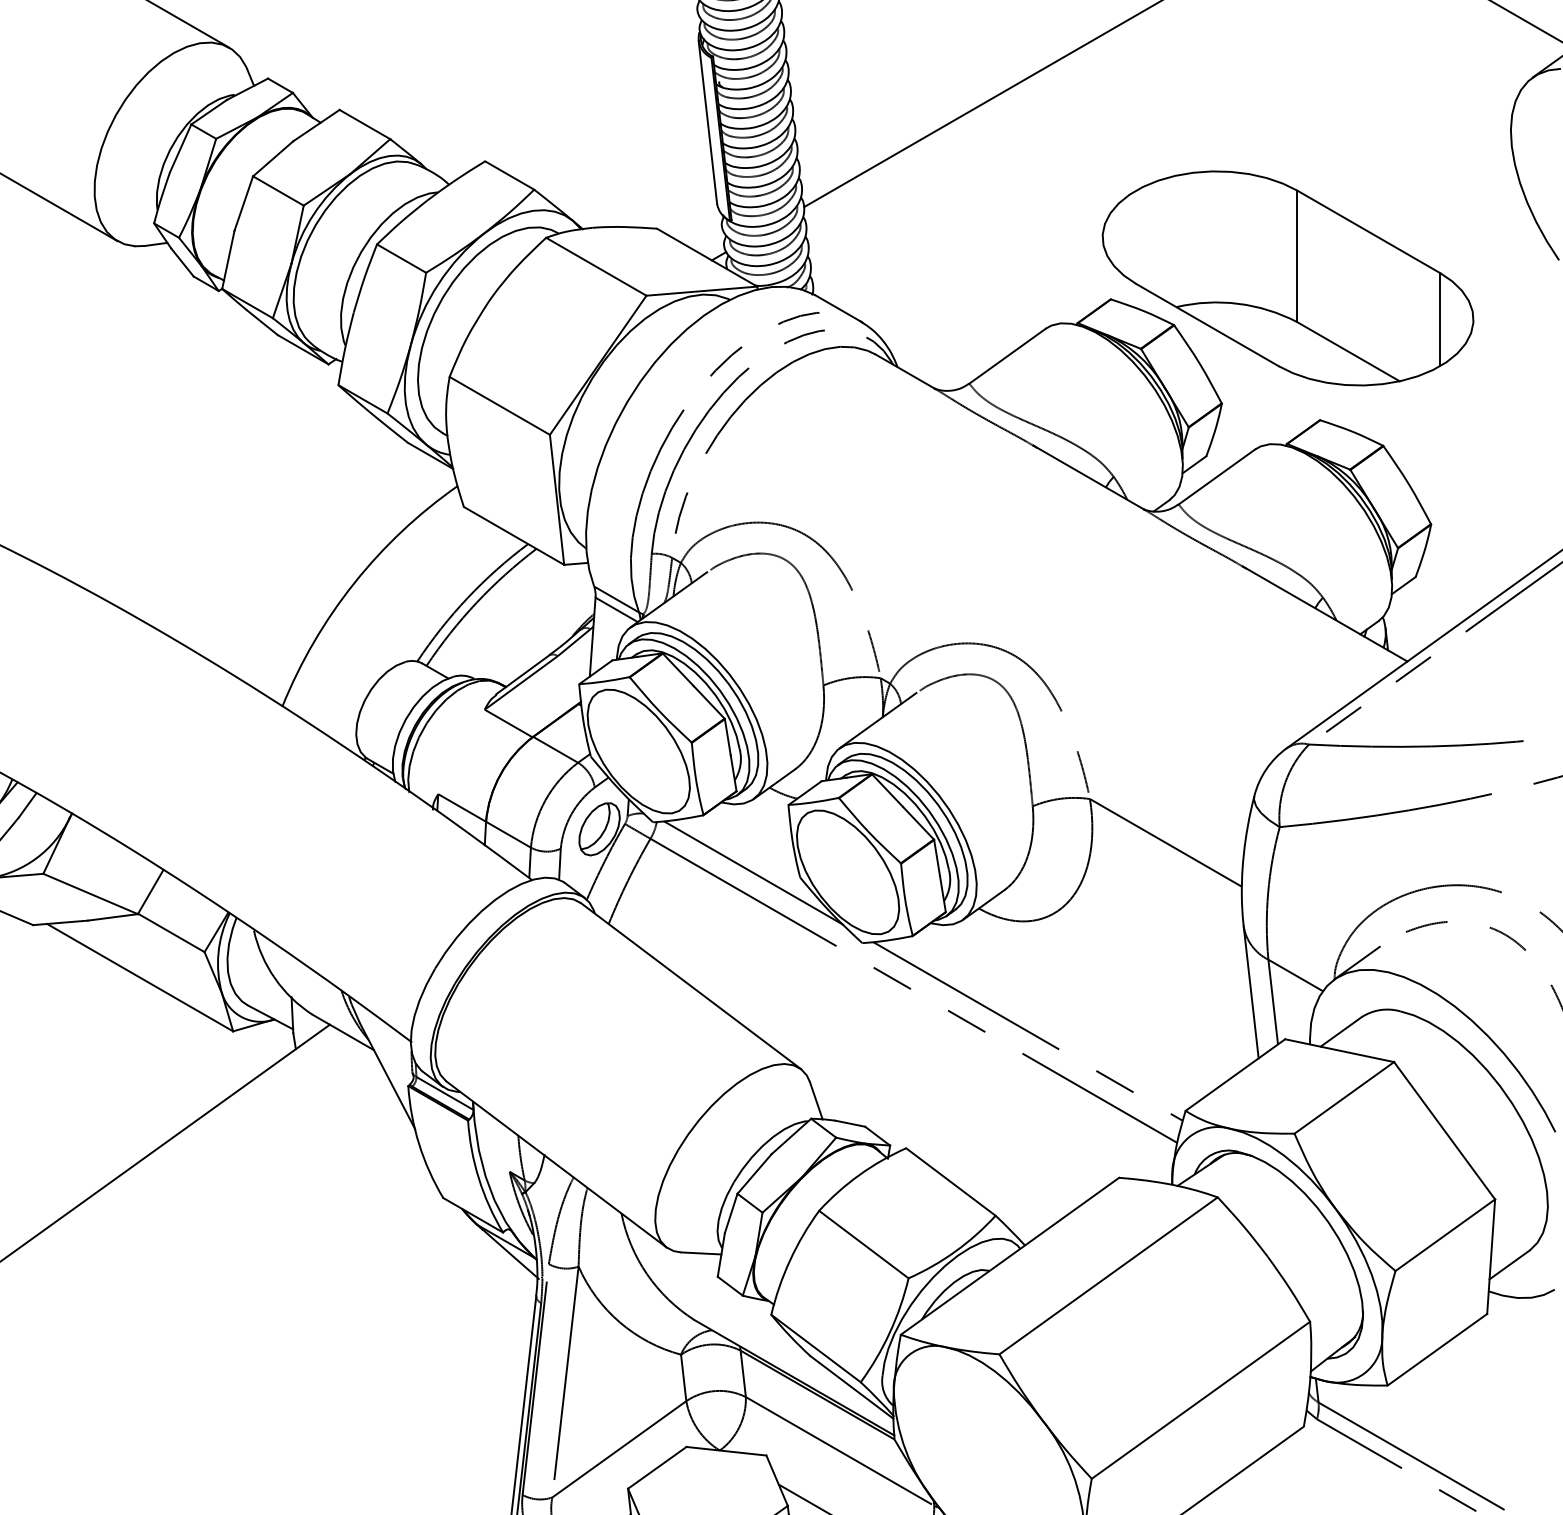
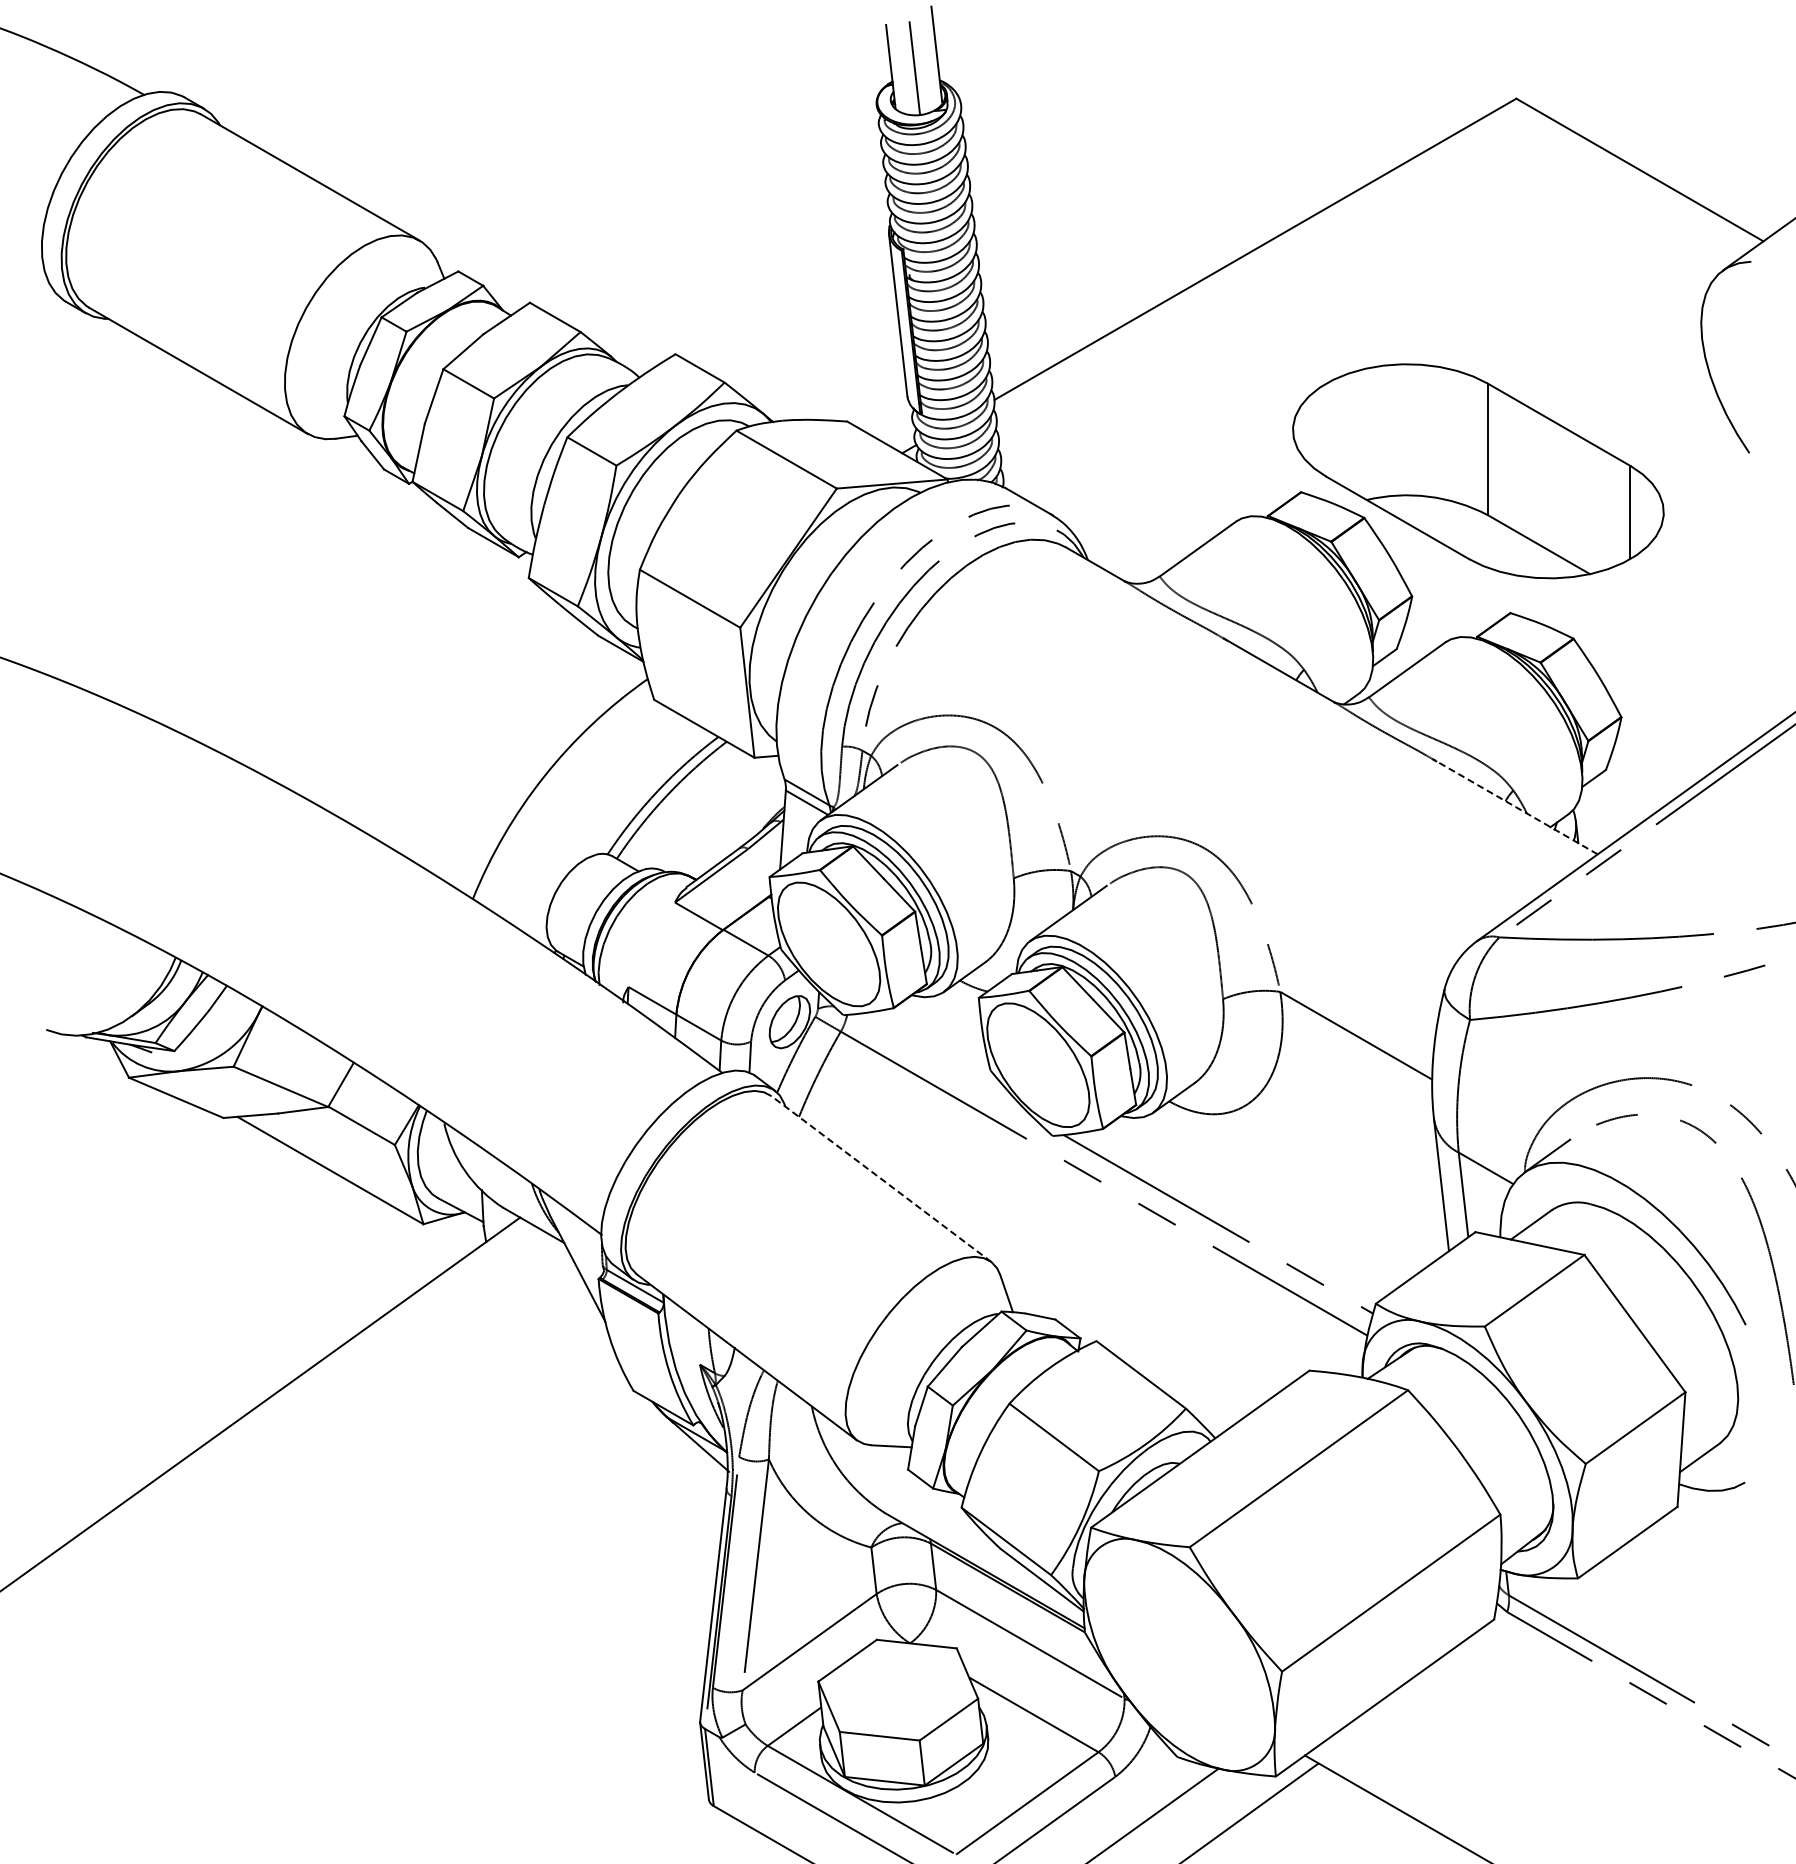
line: (1325, 613) -> (1515, 806), solid -> dashed
line: (754, 872) -> (944, 1065), removed
line: (691, 985) -> (881, 1178), solid -> dashed

